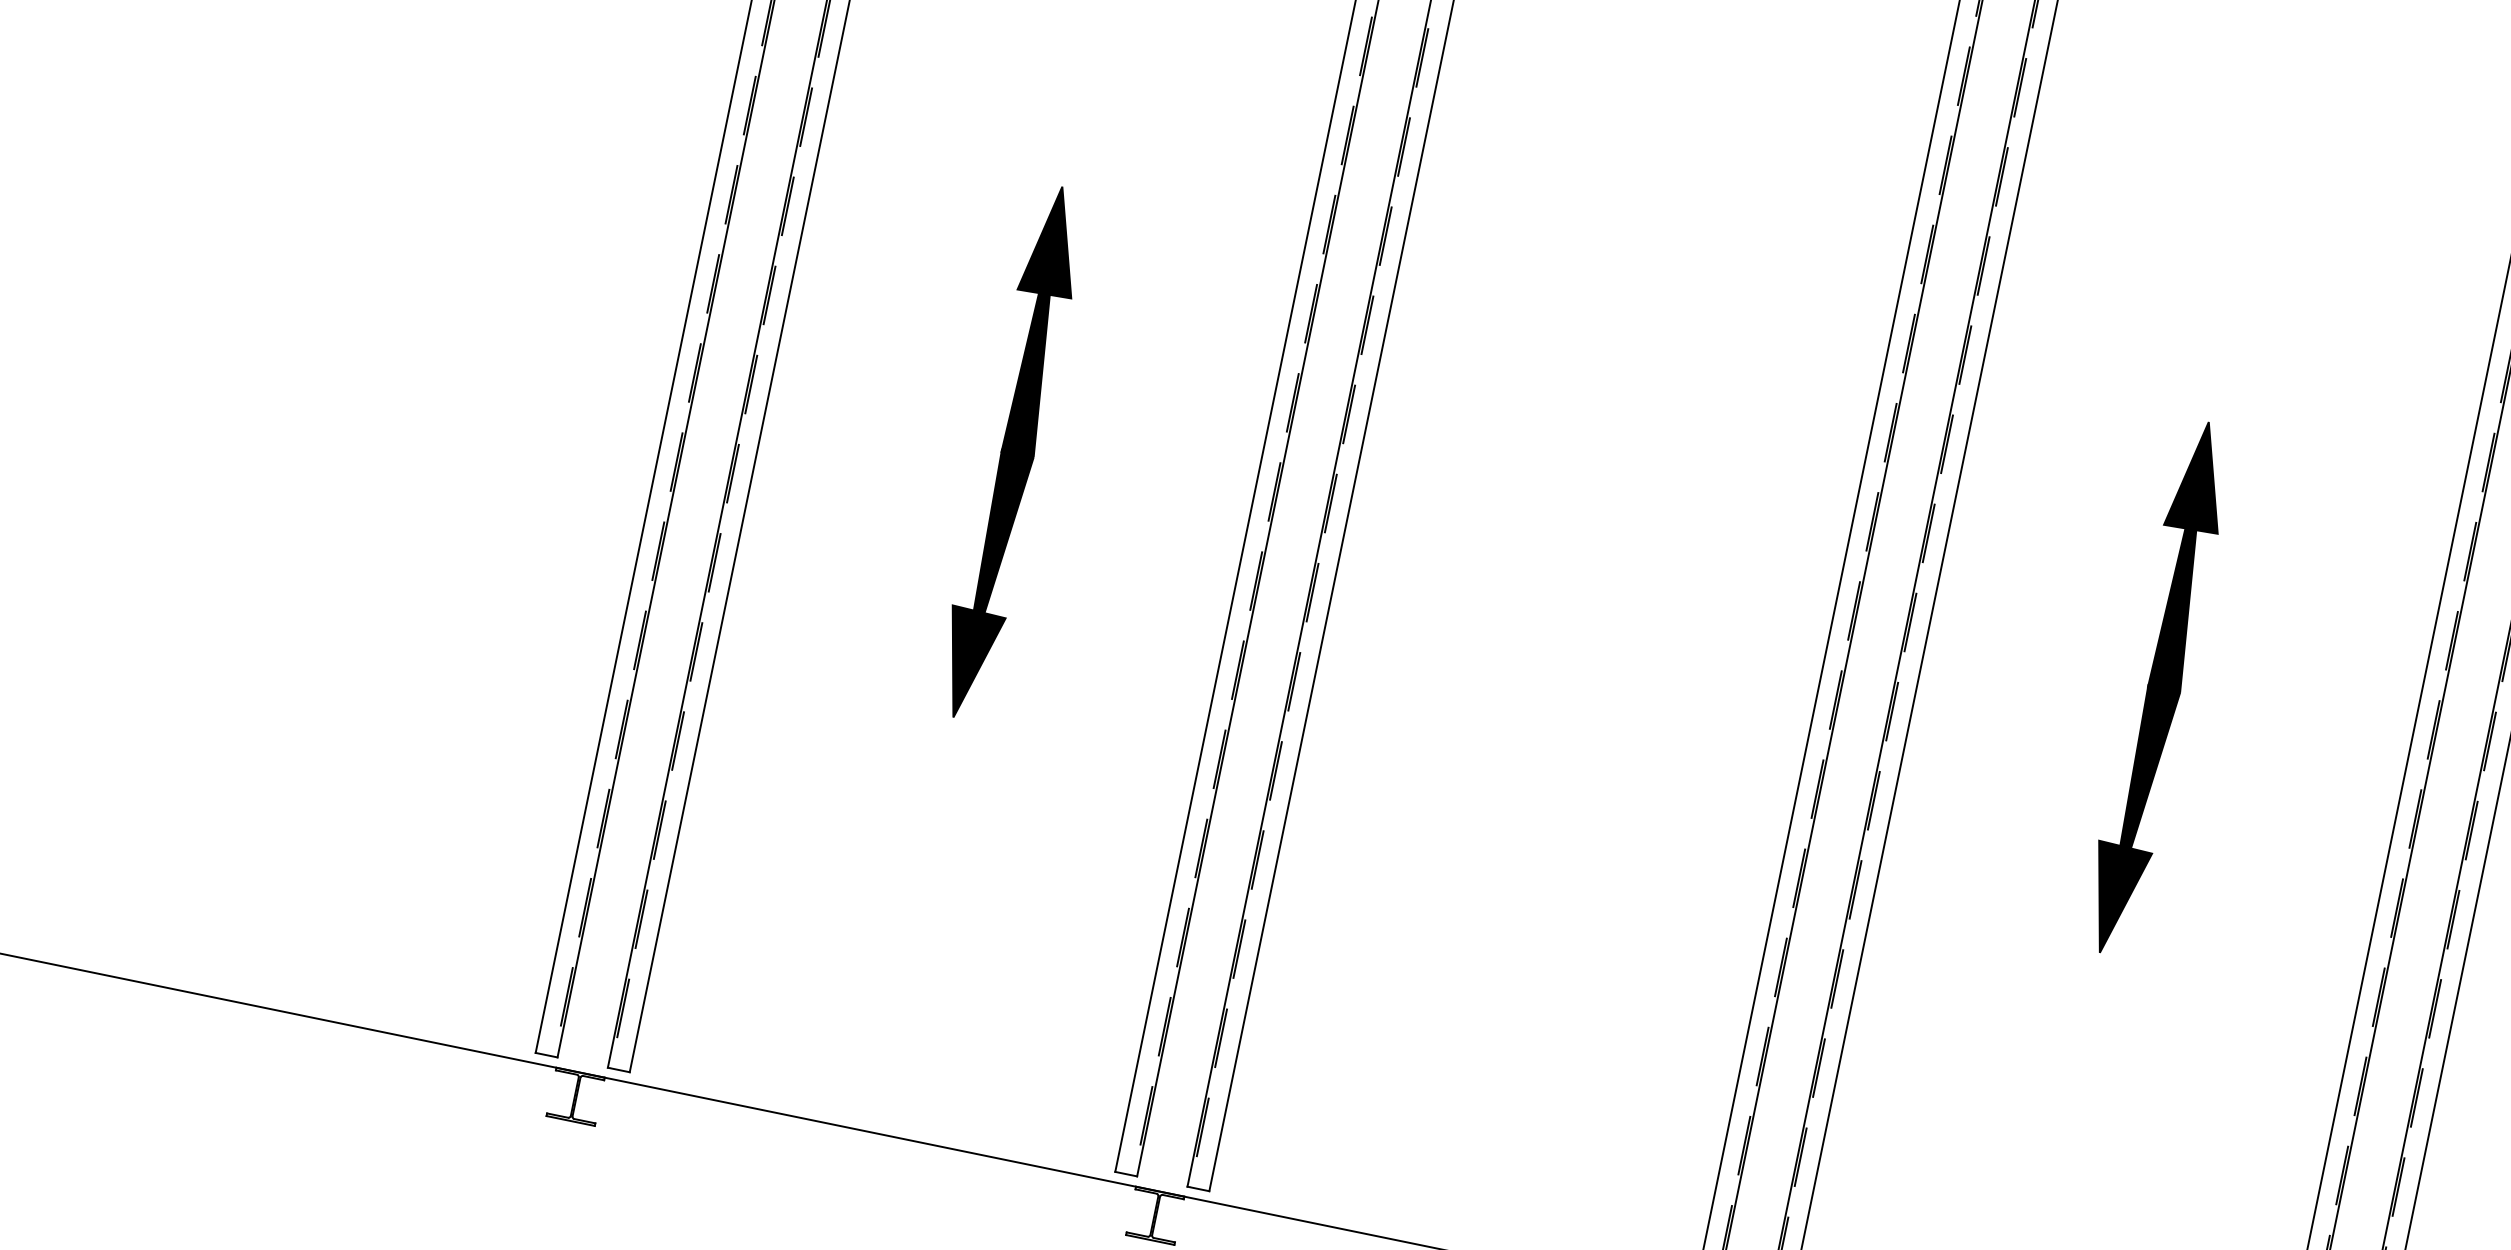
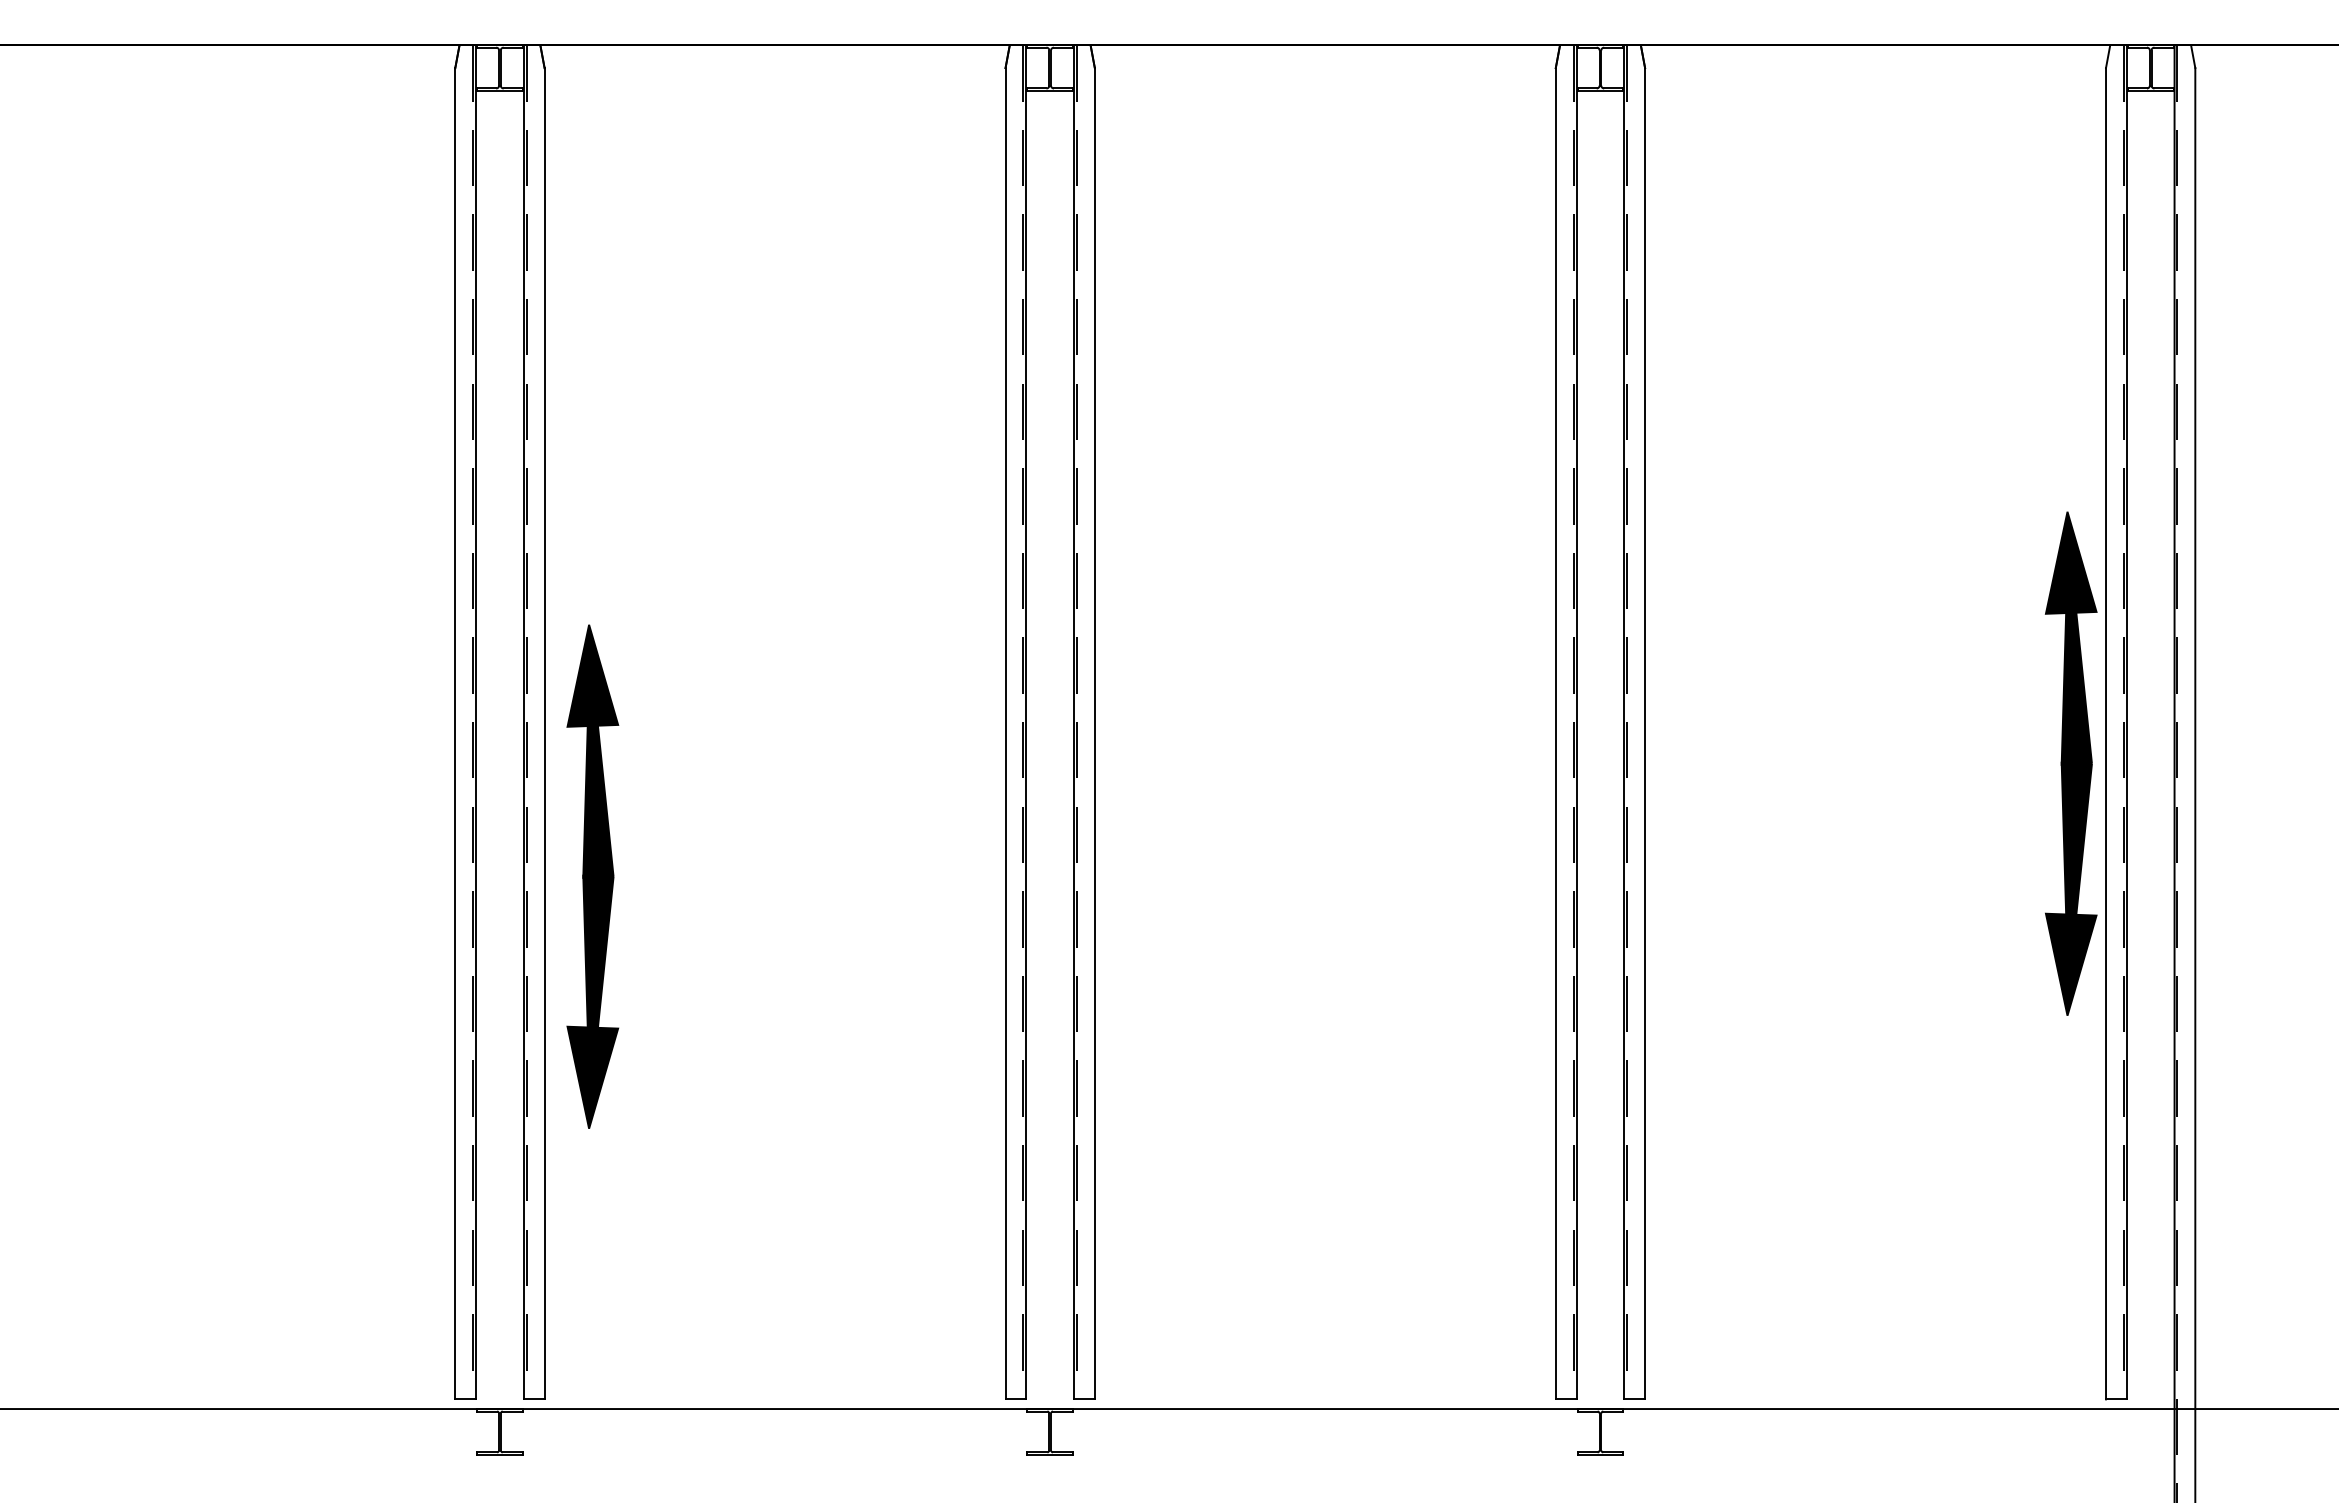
part: (1011, 452) -> (592, 876), moved
part: (2158, 688) -> (2071, 763), moved

